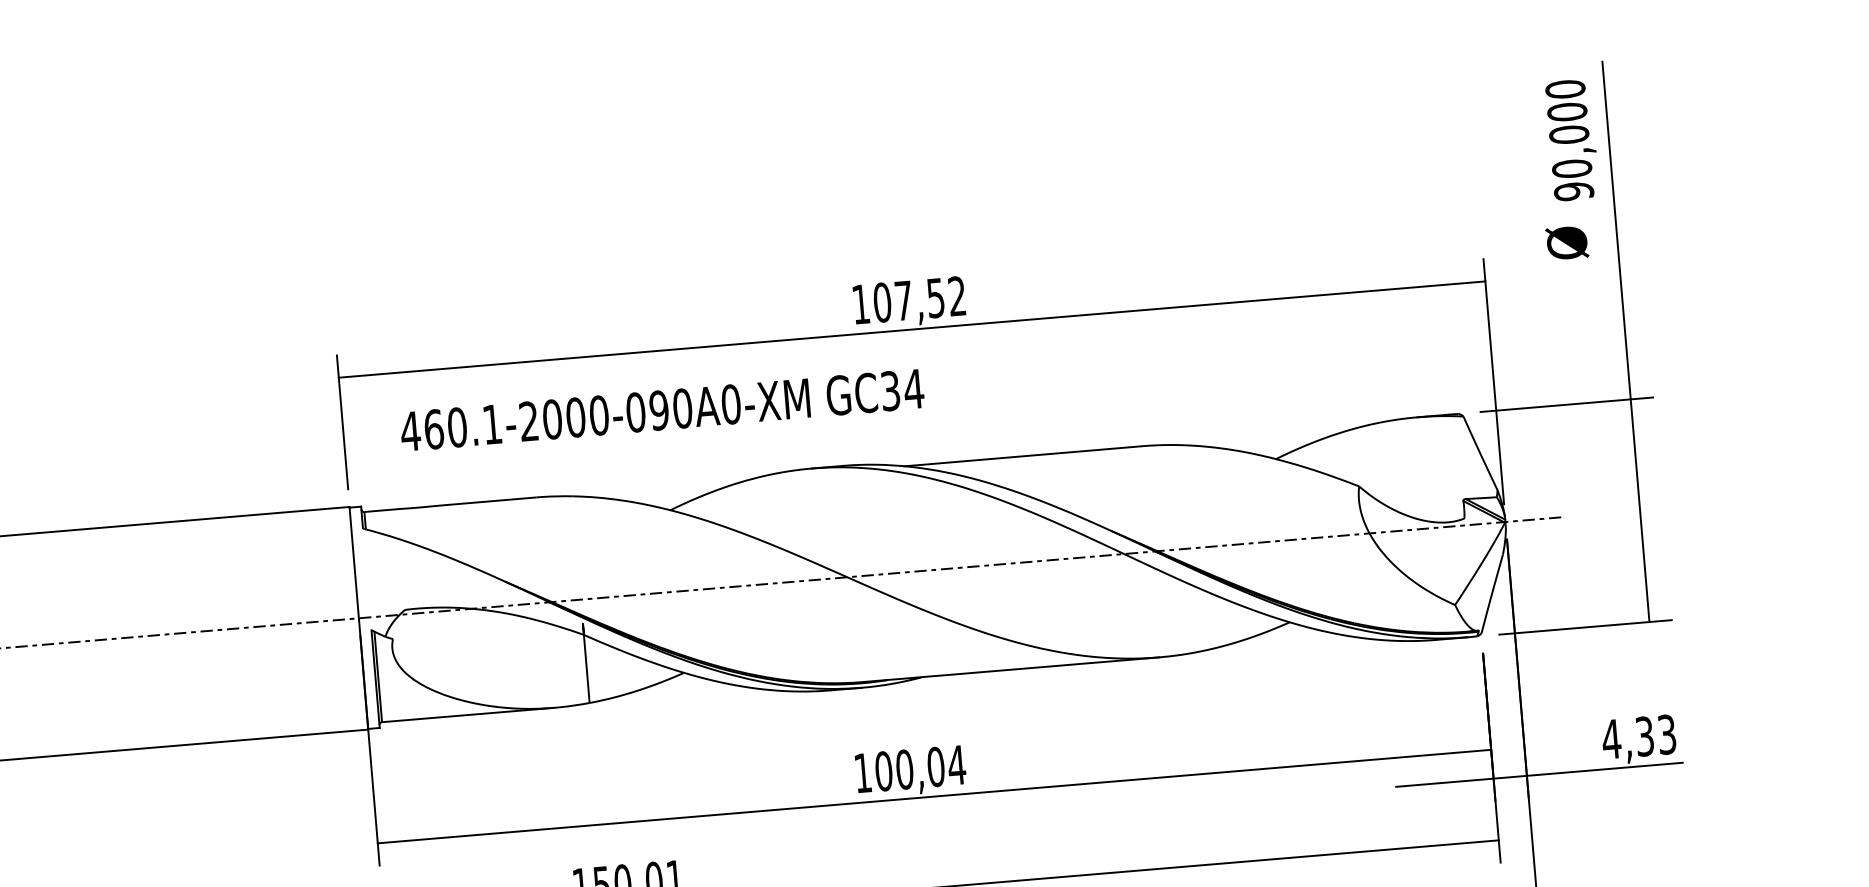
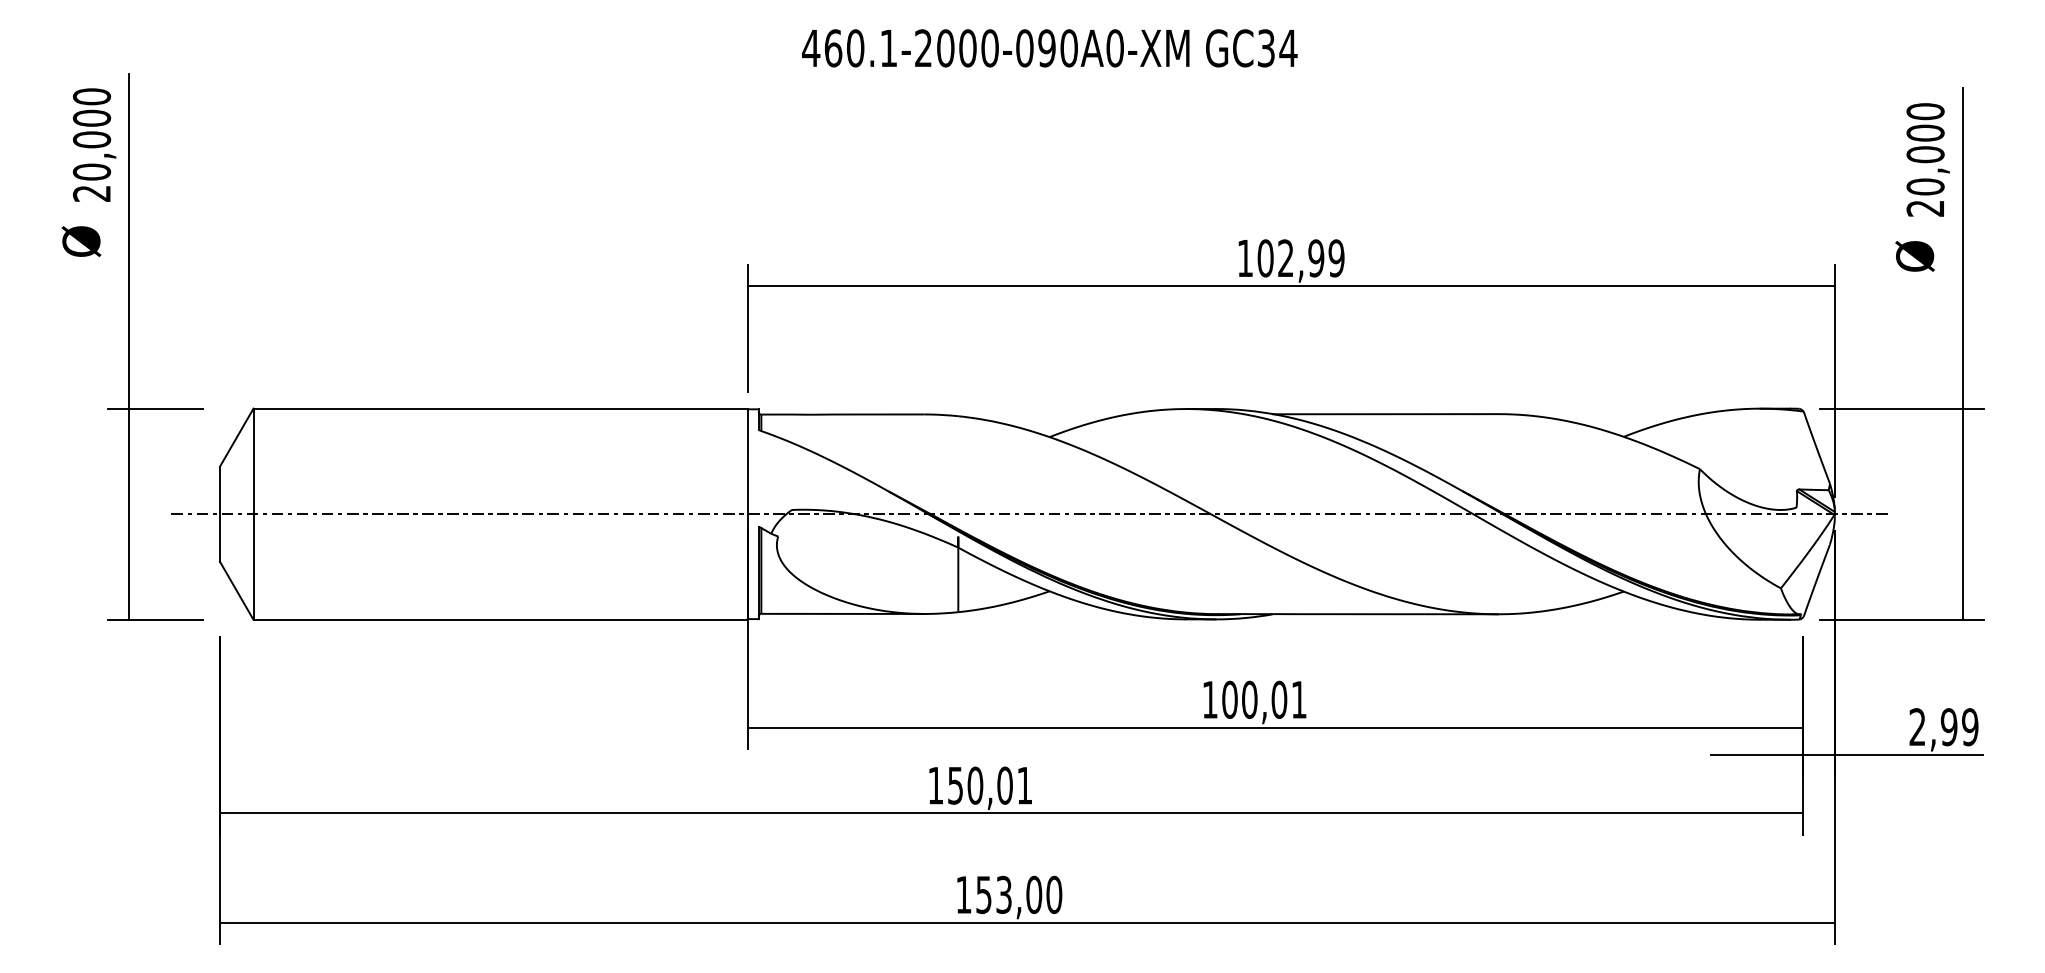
text: (1573, 191) -> (1925, 208), 90,000 -> 20,000
text: (930, 298) -> (1311, 258), 107,52 -> 102,99
text: (661, 410) -> (1049, 48), moved
text: (1638, 737) -> (1943, 727), 4,33 -> 2,99
text: (956, 764) -> (1298, 699), 100,04 -> 100,01

